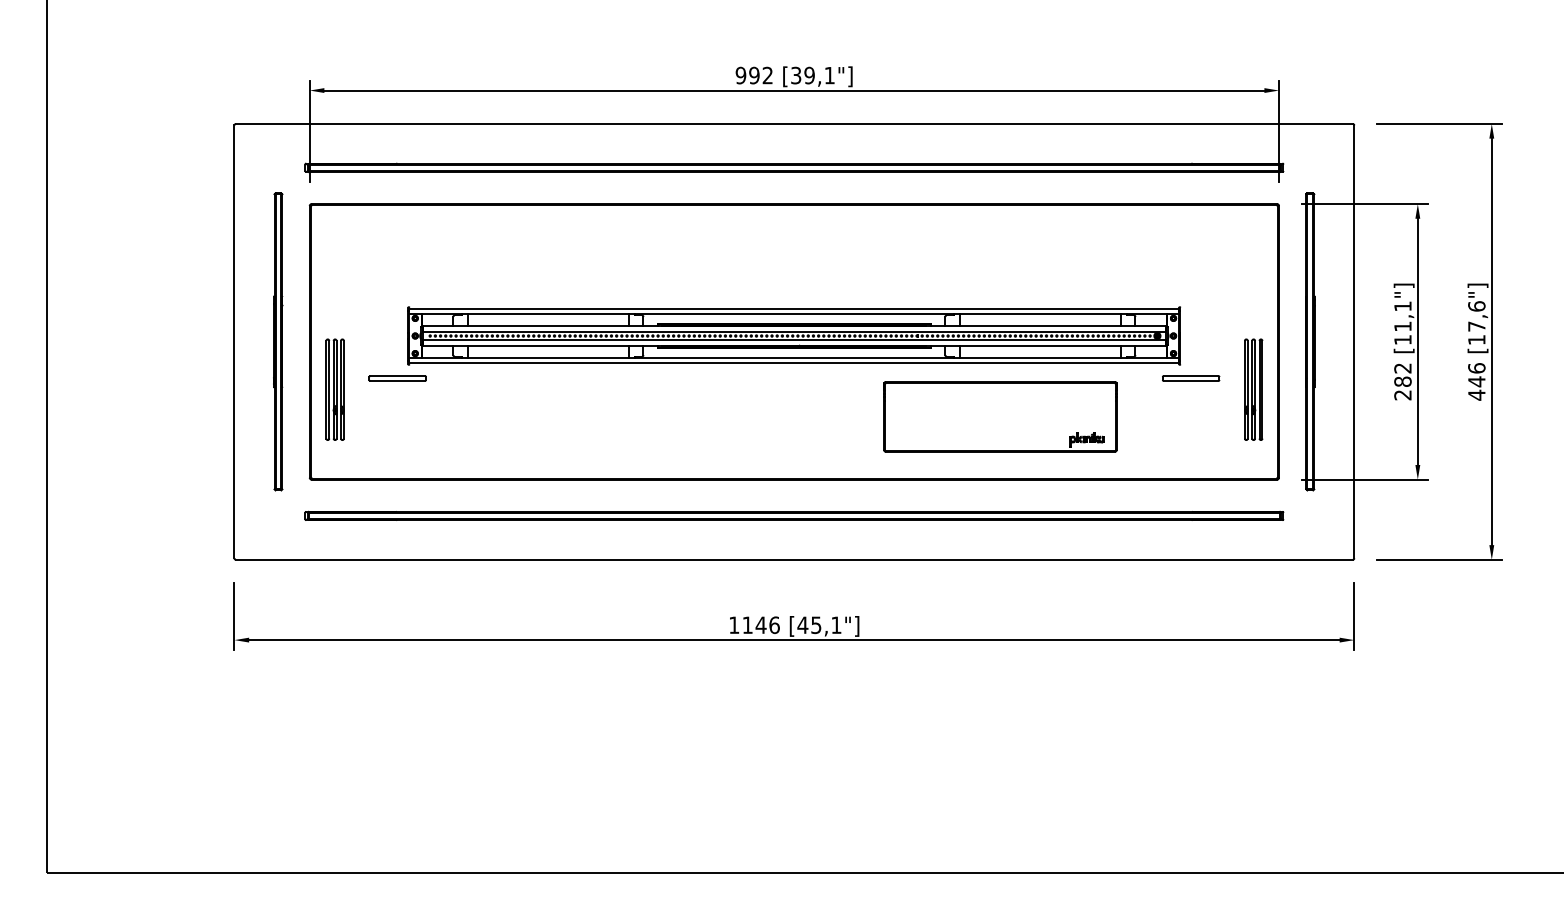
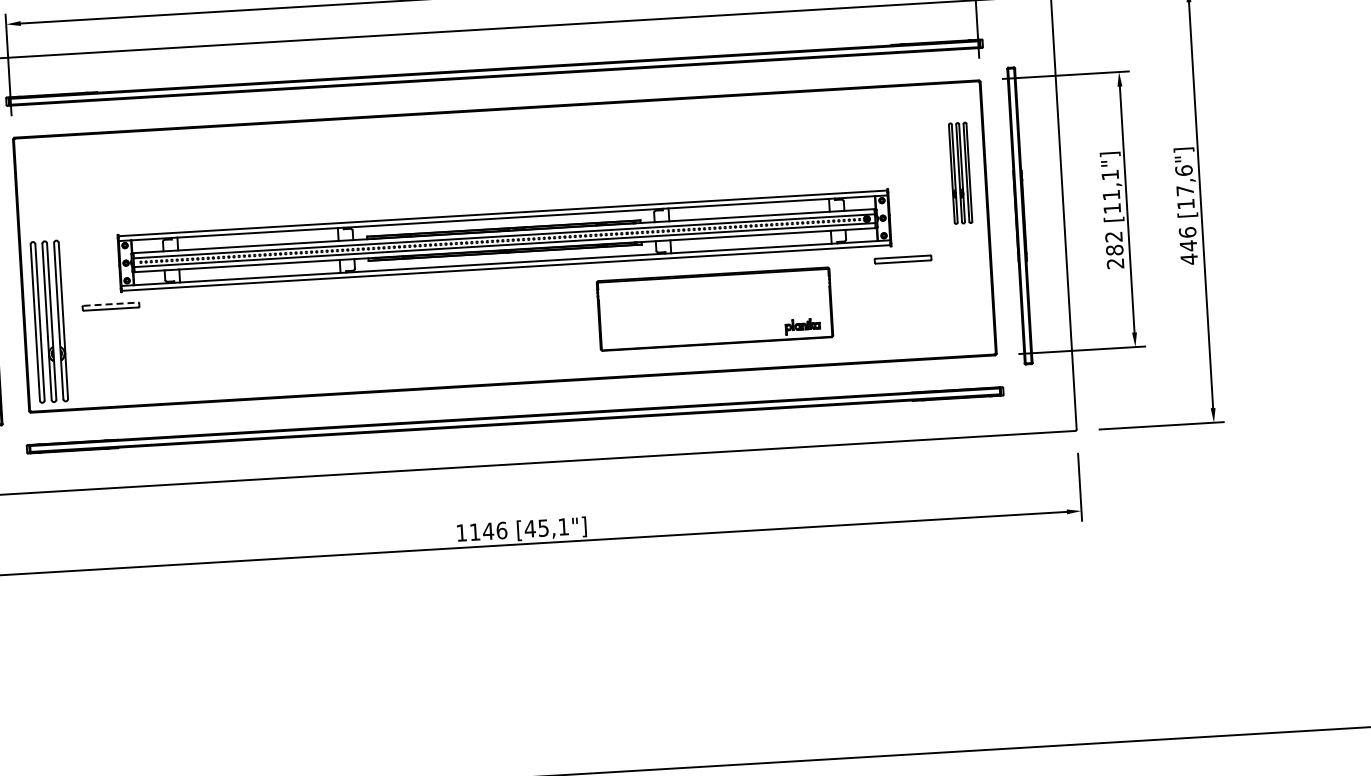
line: (398, 376) -> (111, 304), solid -> dashed
part: (334, 389) -> (48, 321), size x1.6
part: (1253, 389) -> (960, 173), moved

